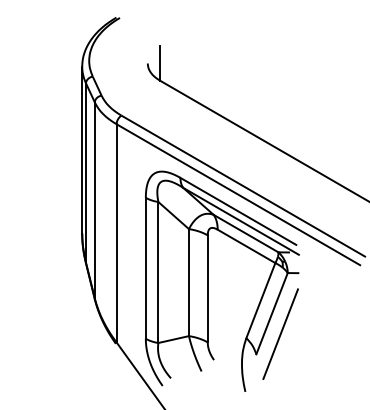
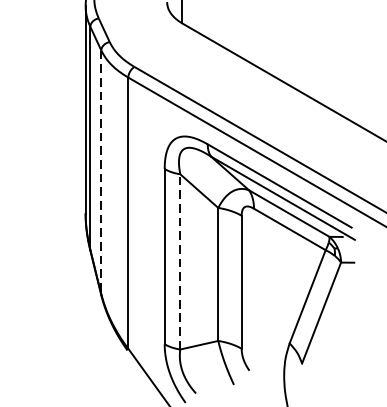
line: (94, 201) -> (100, 173), solid -> dashed
line: (158, 272) -> (180, 261), solid -> dashed
line: (280, 333) -> (332, 337), removed

